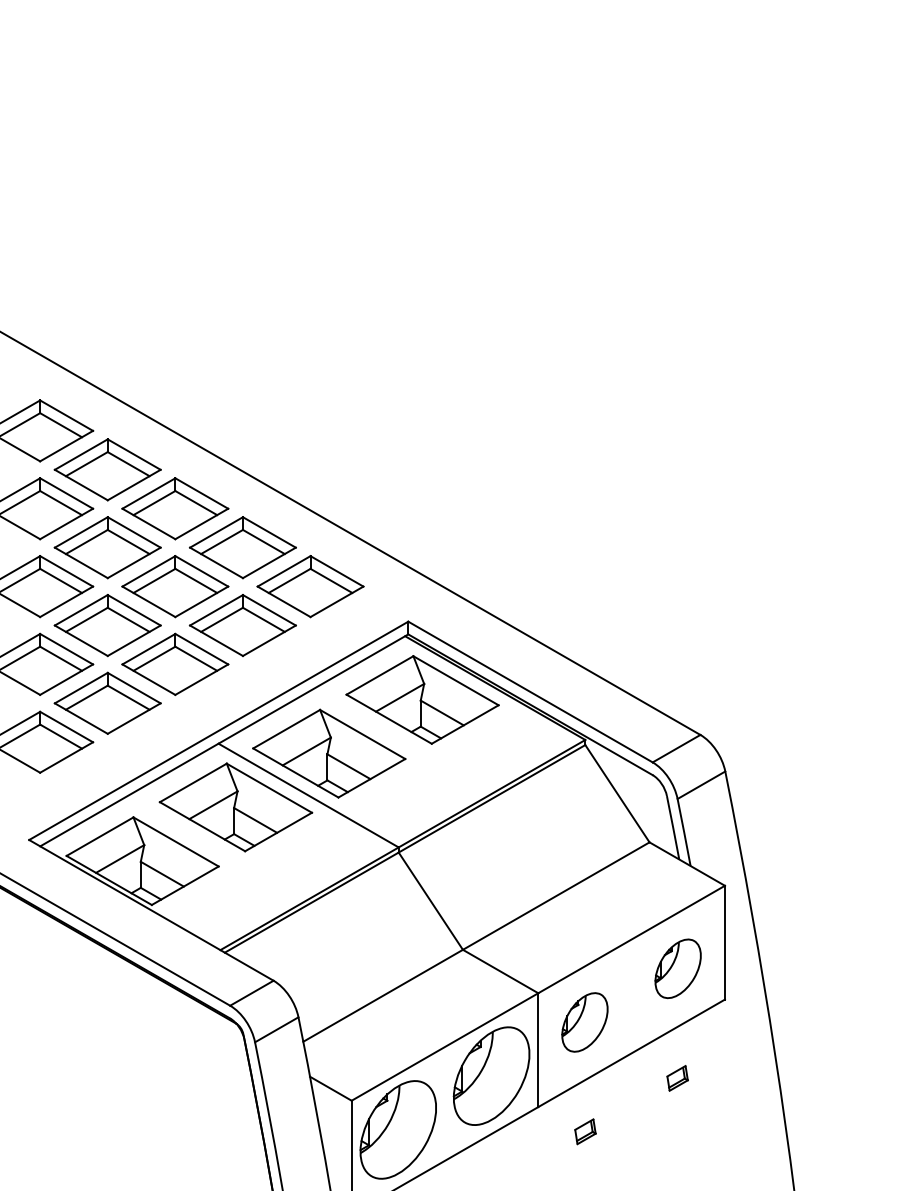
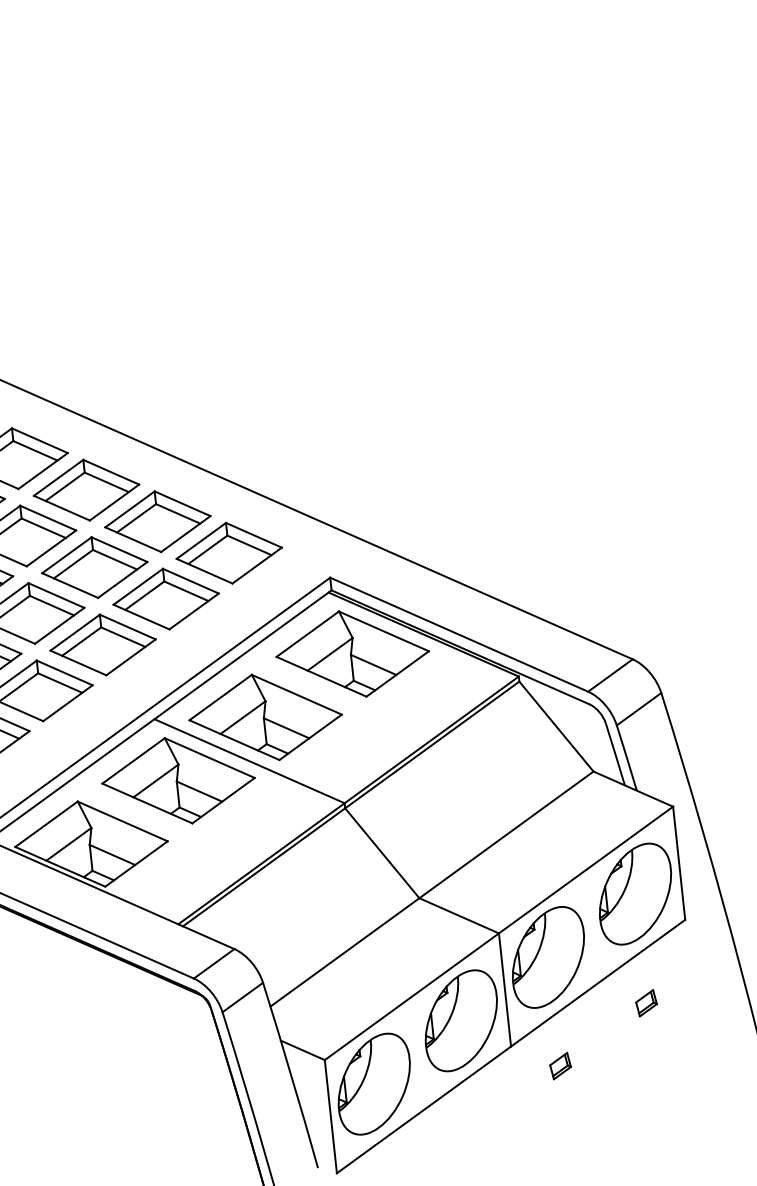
part: (677, 968) -> (634, 893), size x1.67
part: (584, 1022) -> (547, 957), size x1.67

